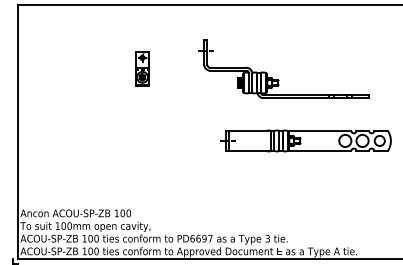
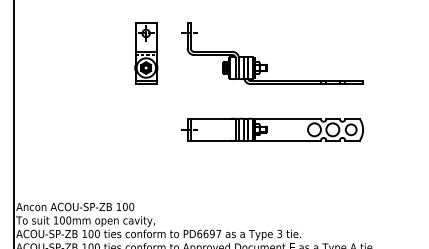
part: (142, 68) -> (146, 52), size x1.67
part: (278, 79) -> (266, 64), moved
part: (305, 140) -> (272, 129), moved

